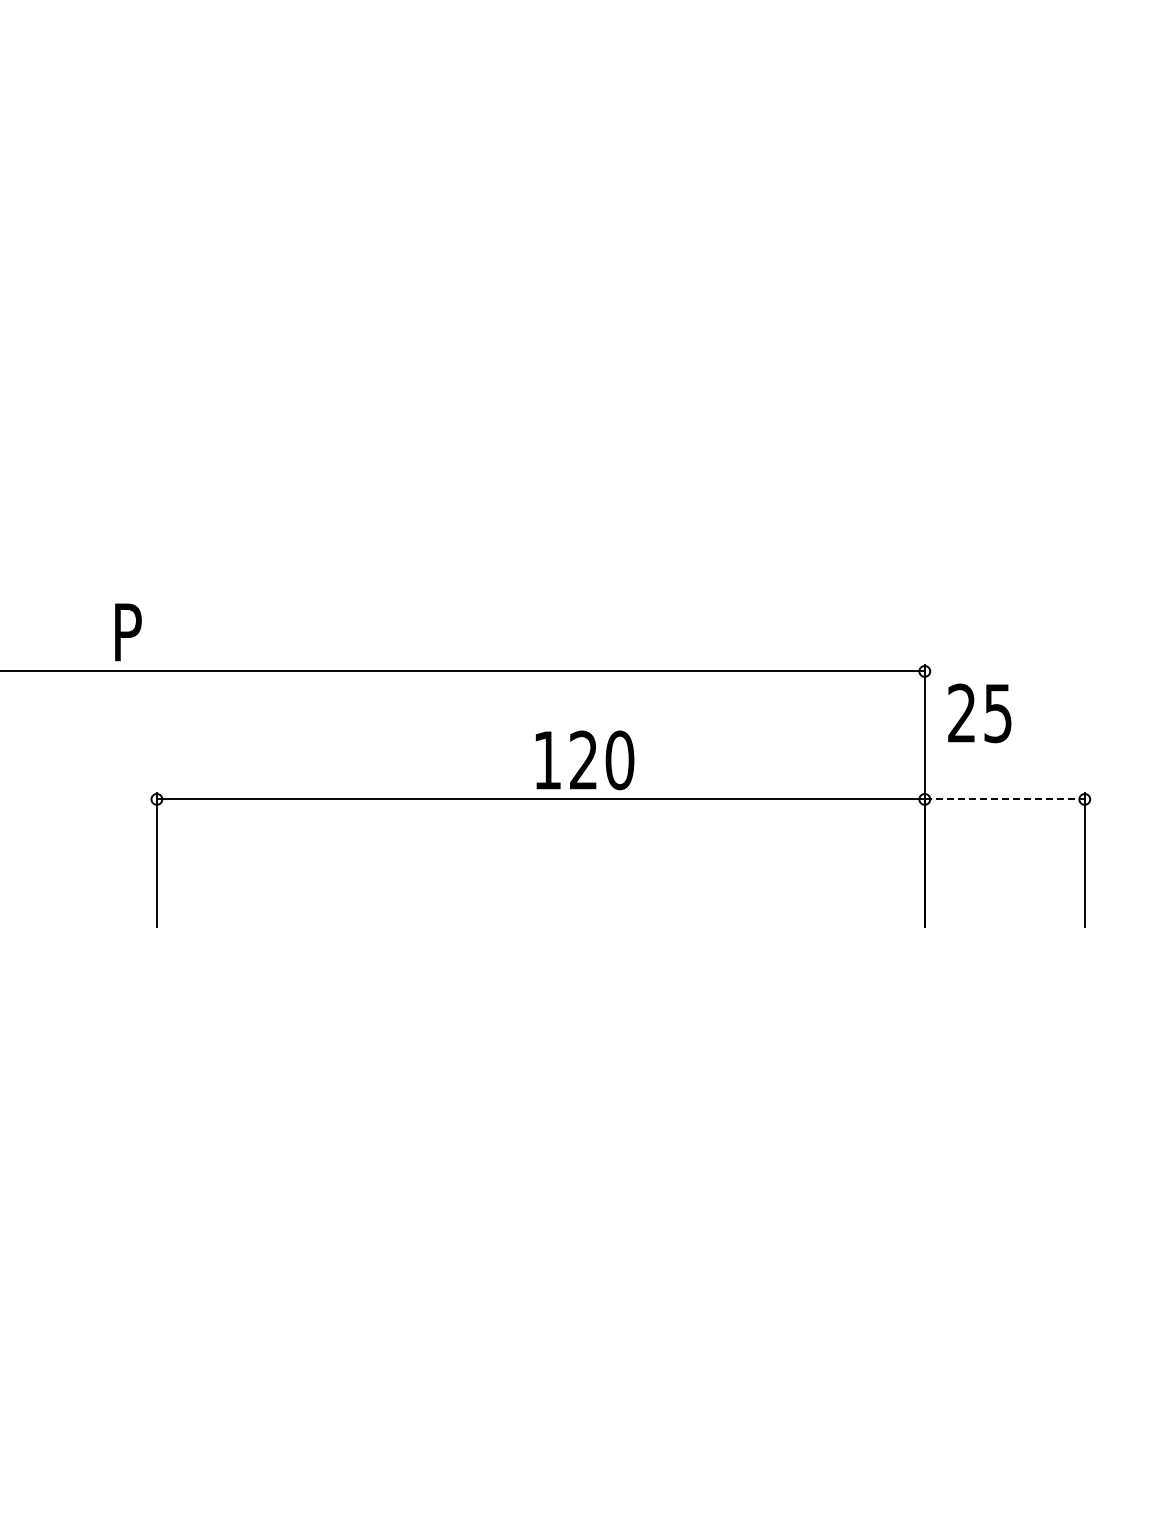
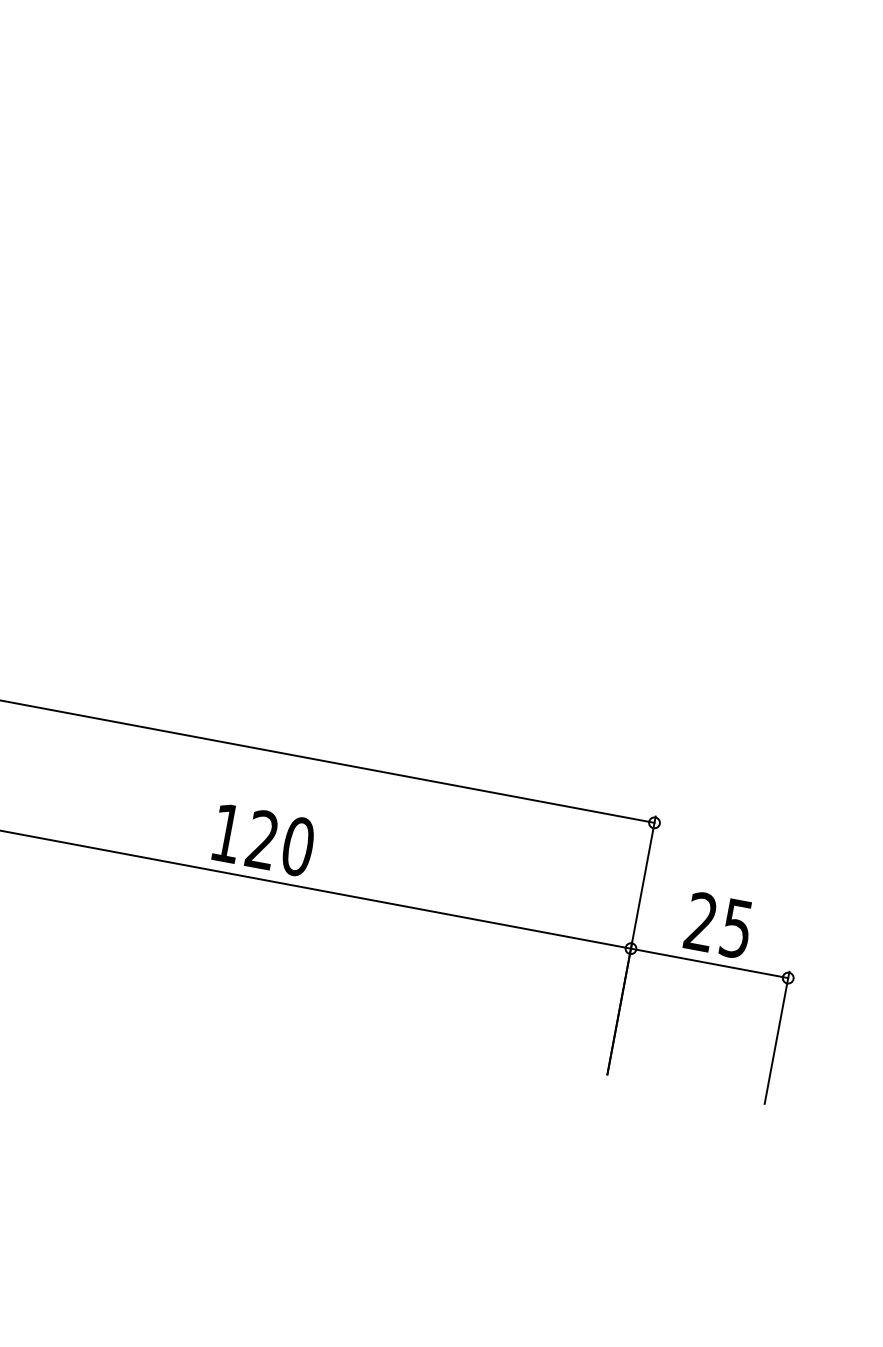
text: (979, 713) -> (718, 925), moved
text: (585, 760) -> (264, 840), moved
line: (1004, 799) -> (709, 963), dashed -> solid

